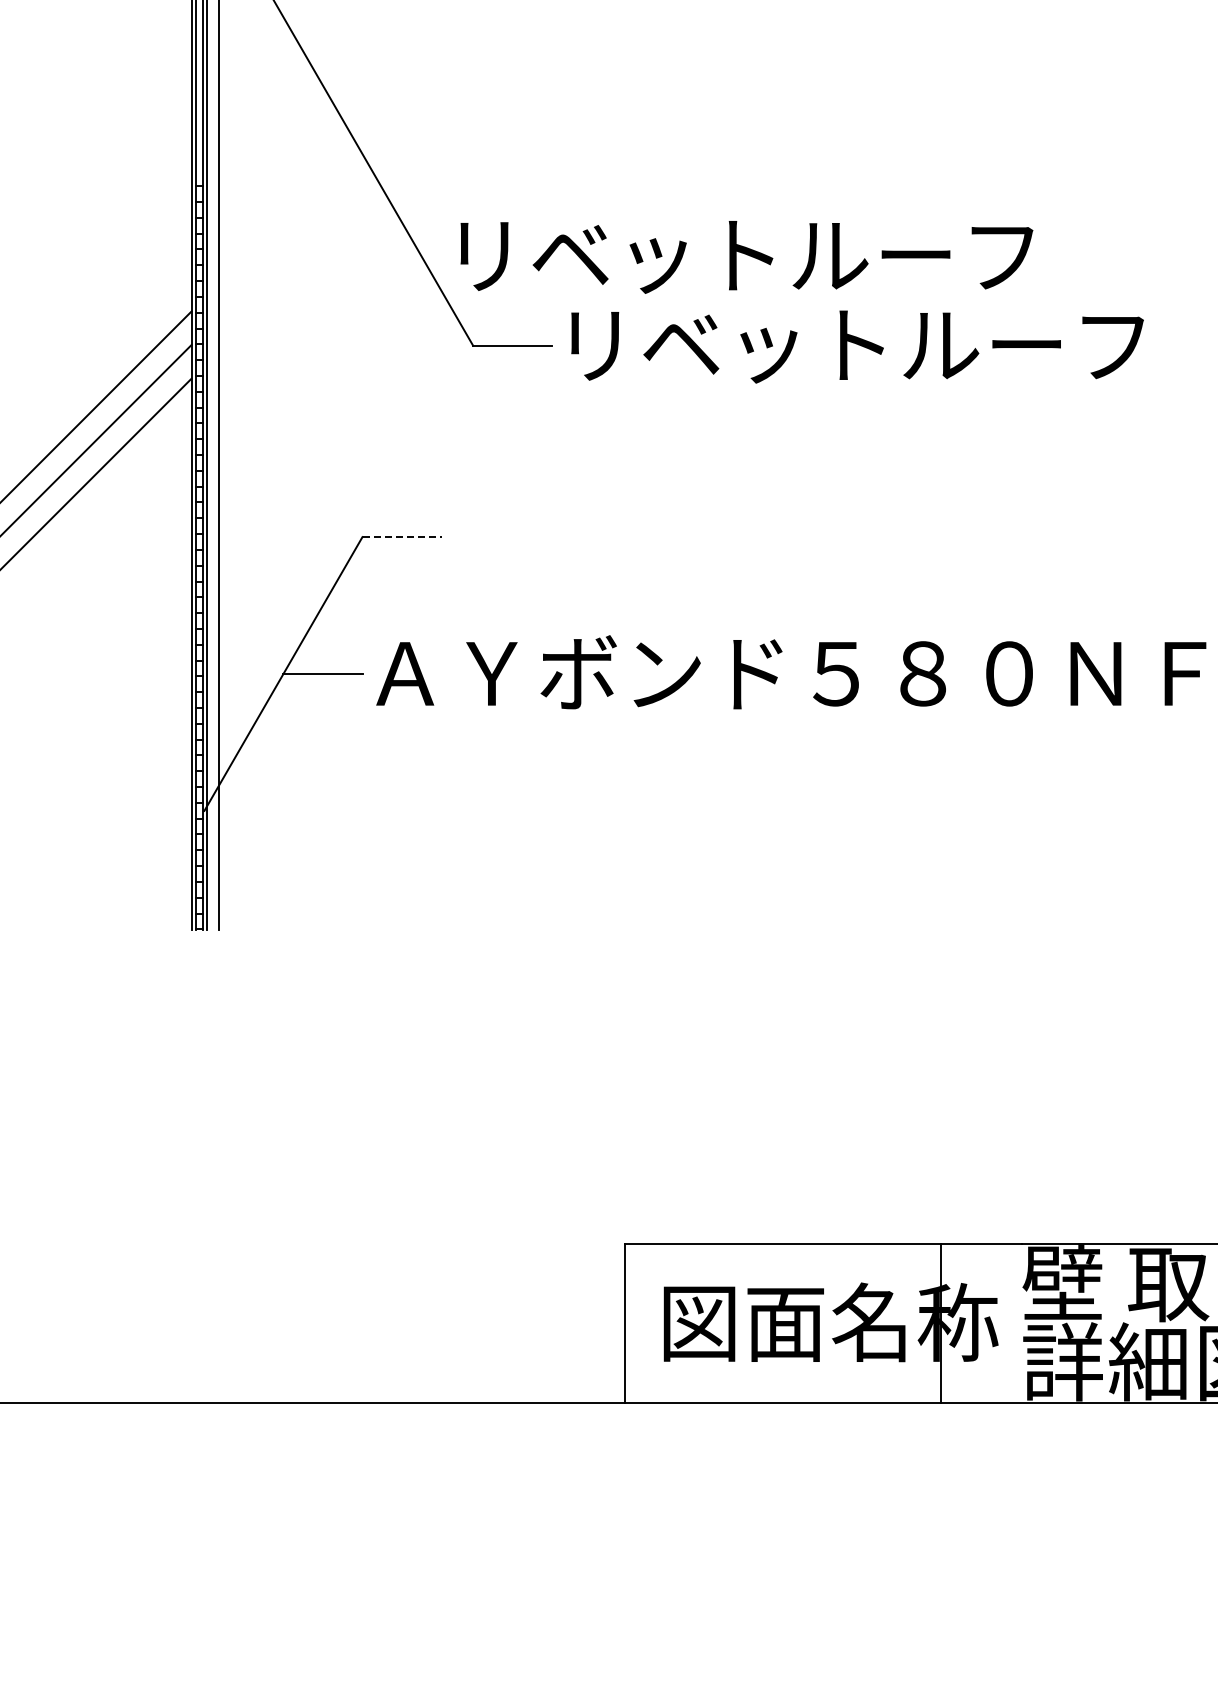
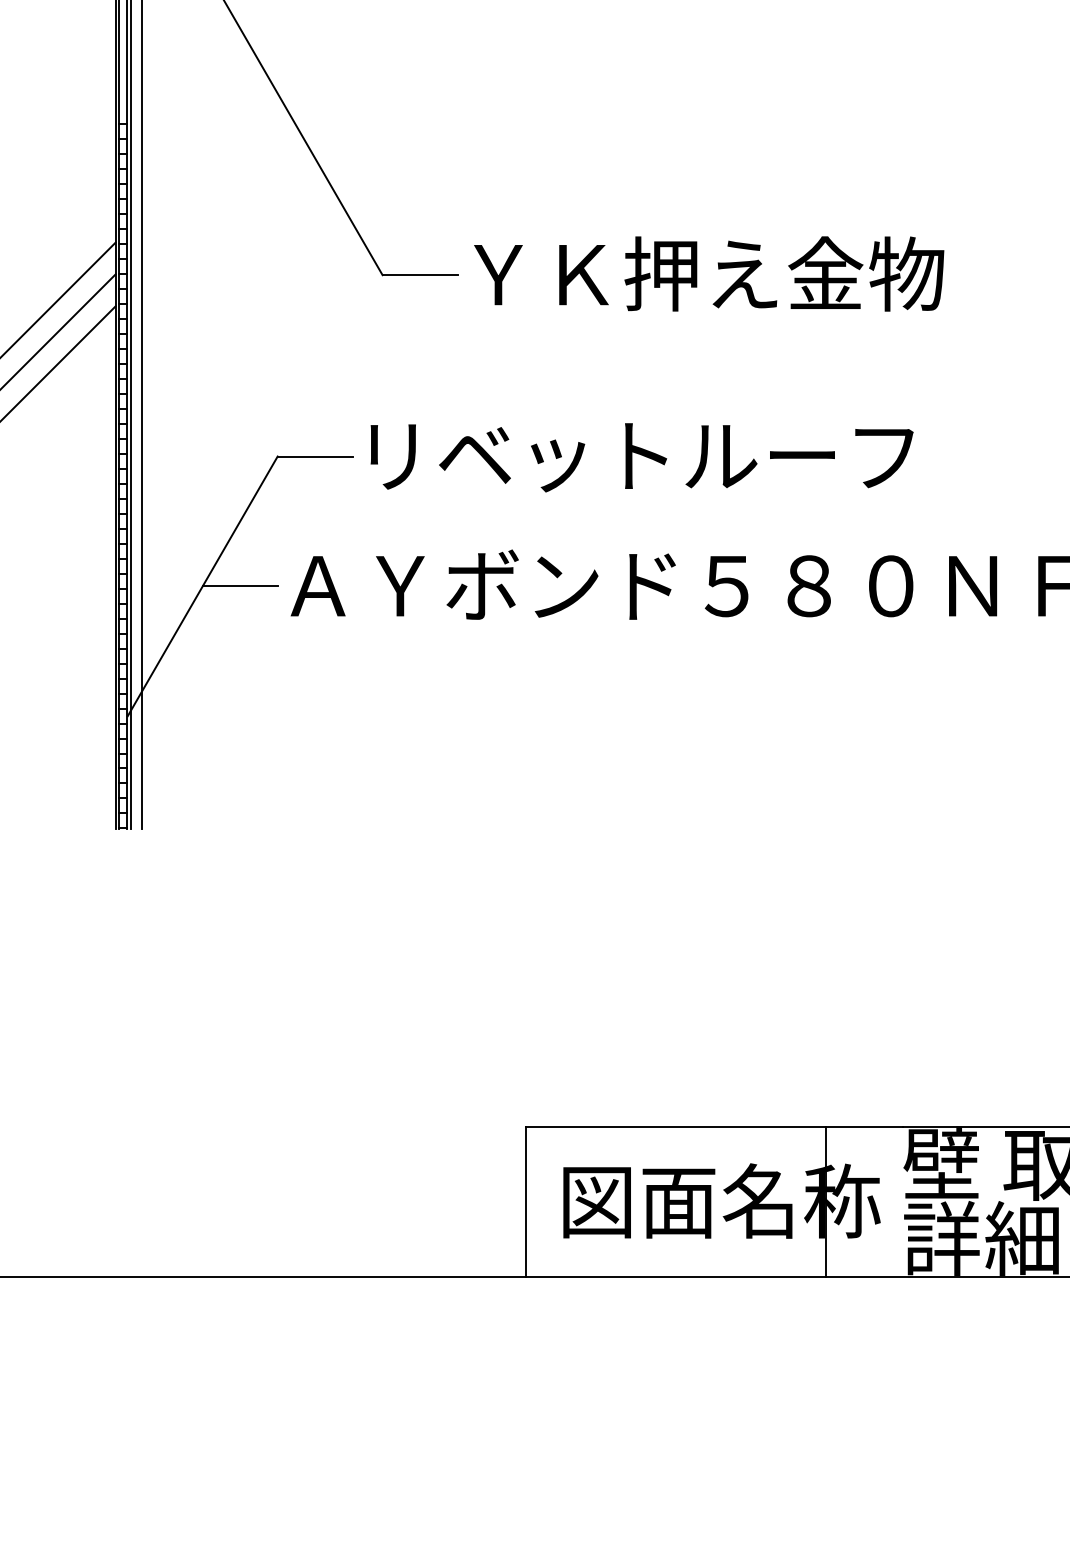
text: (746, 257) -> (641, 457), moved
text: (856, 344) -> (746, 273), リベットルーフ -> ＹＫ押え金物
line: (402, 537) -> (315, 456), dashed -> solid

